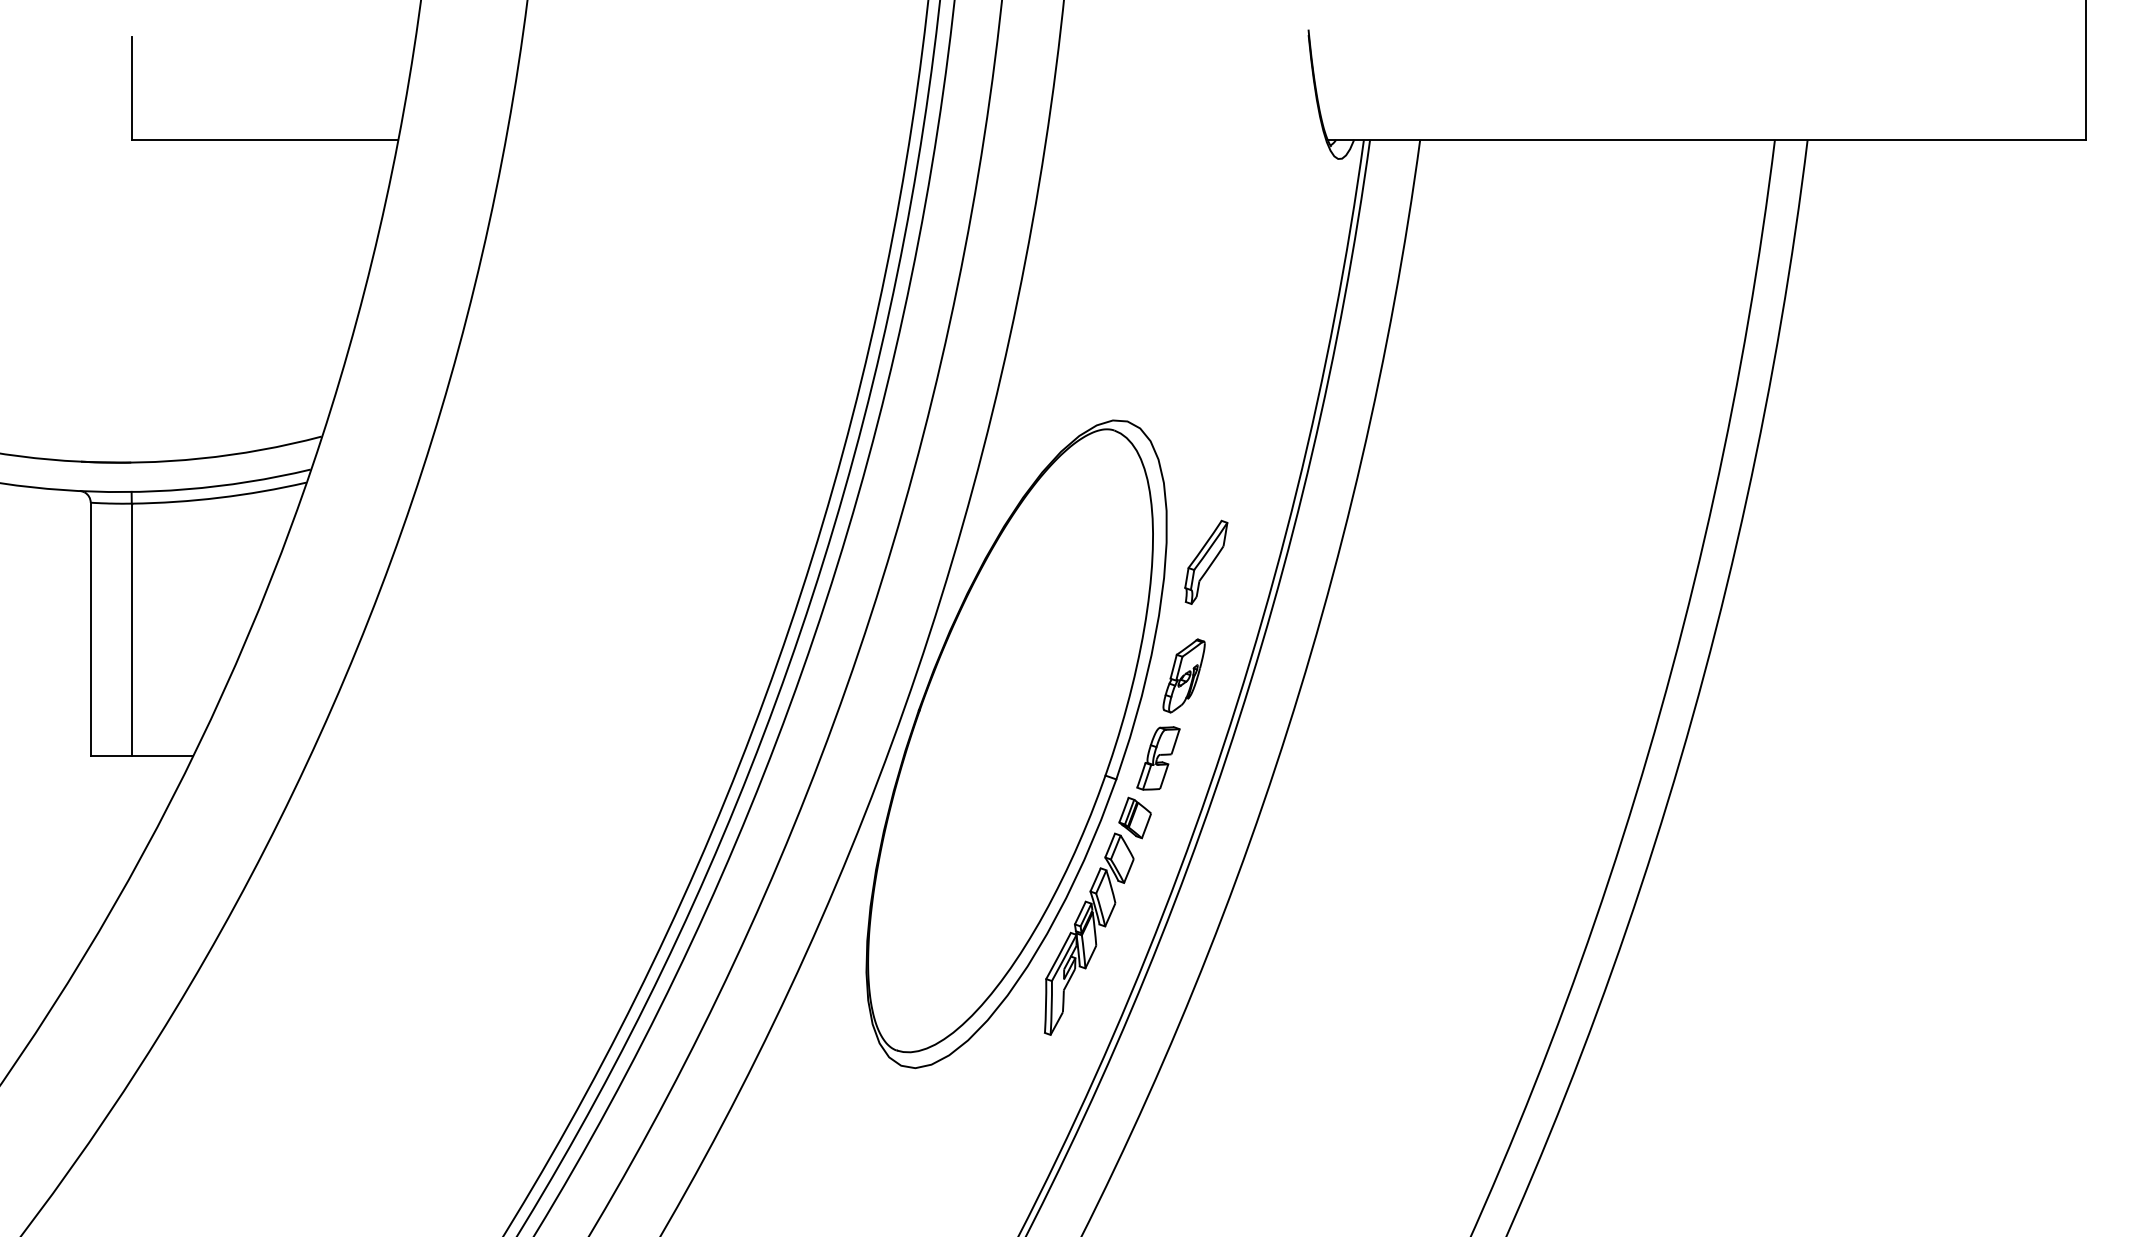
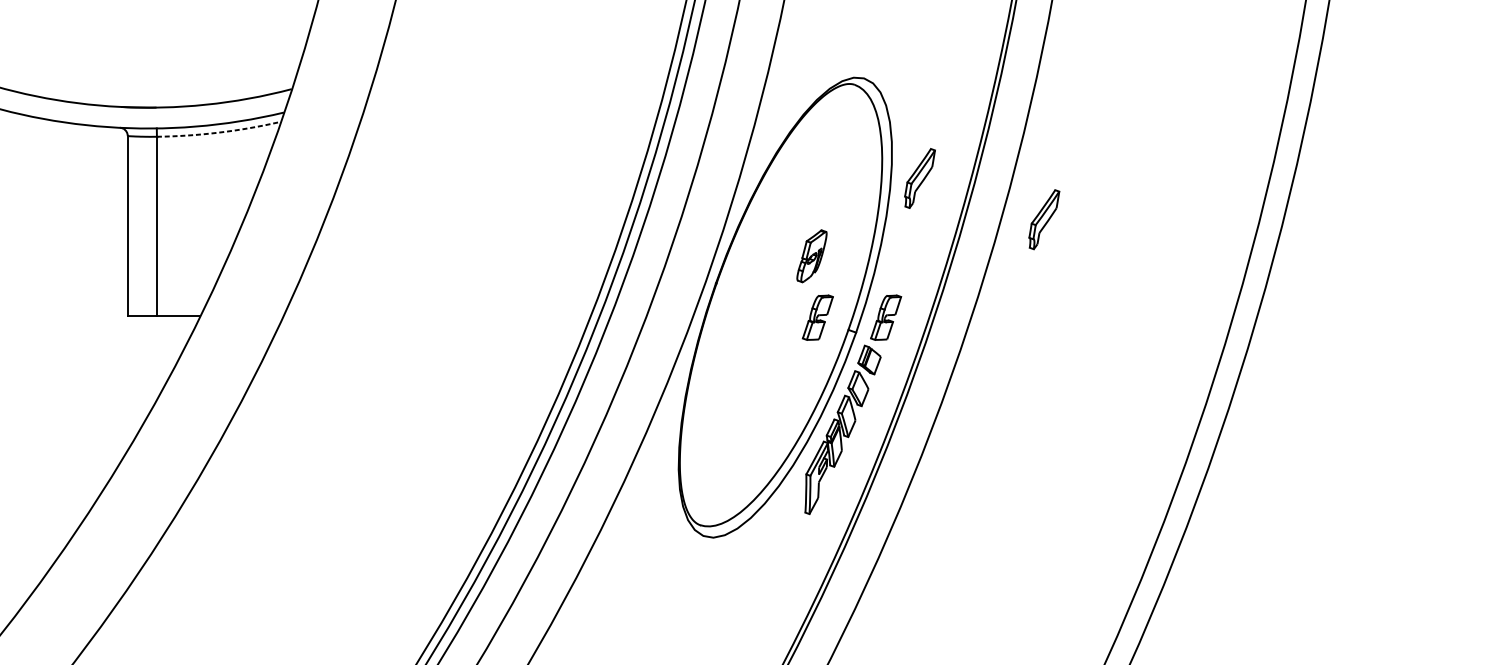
arc: (219, 497) -> (219, 132), solid -> dashed
part: (1381, 619) -> (1044, 219), added
part: (1183, 675) -> (811, 255), moved
part: (1062, 758) -> (817, 317), added

